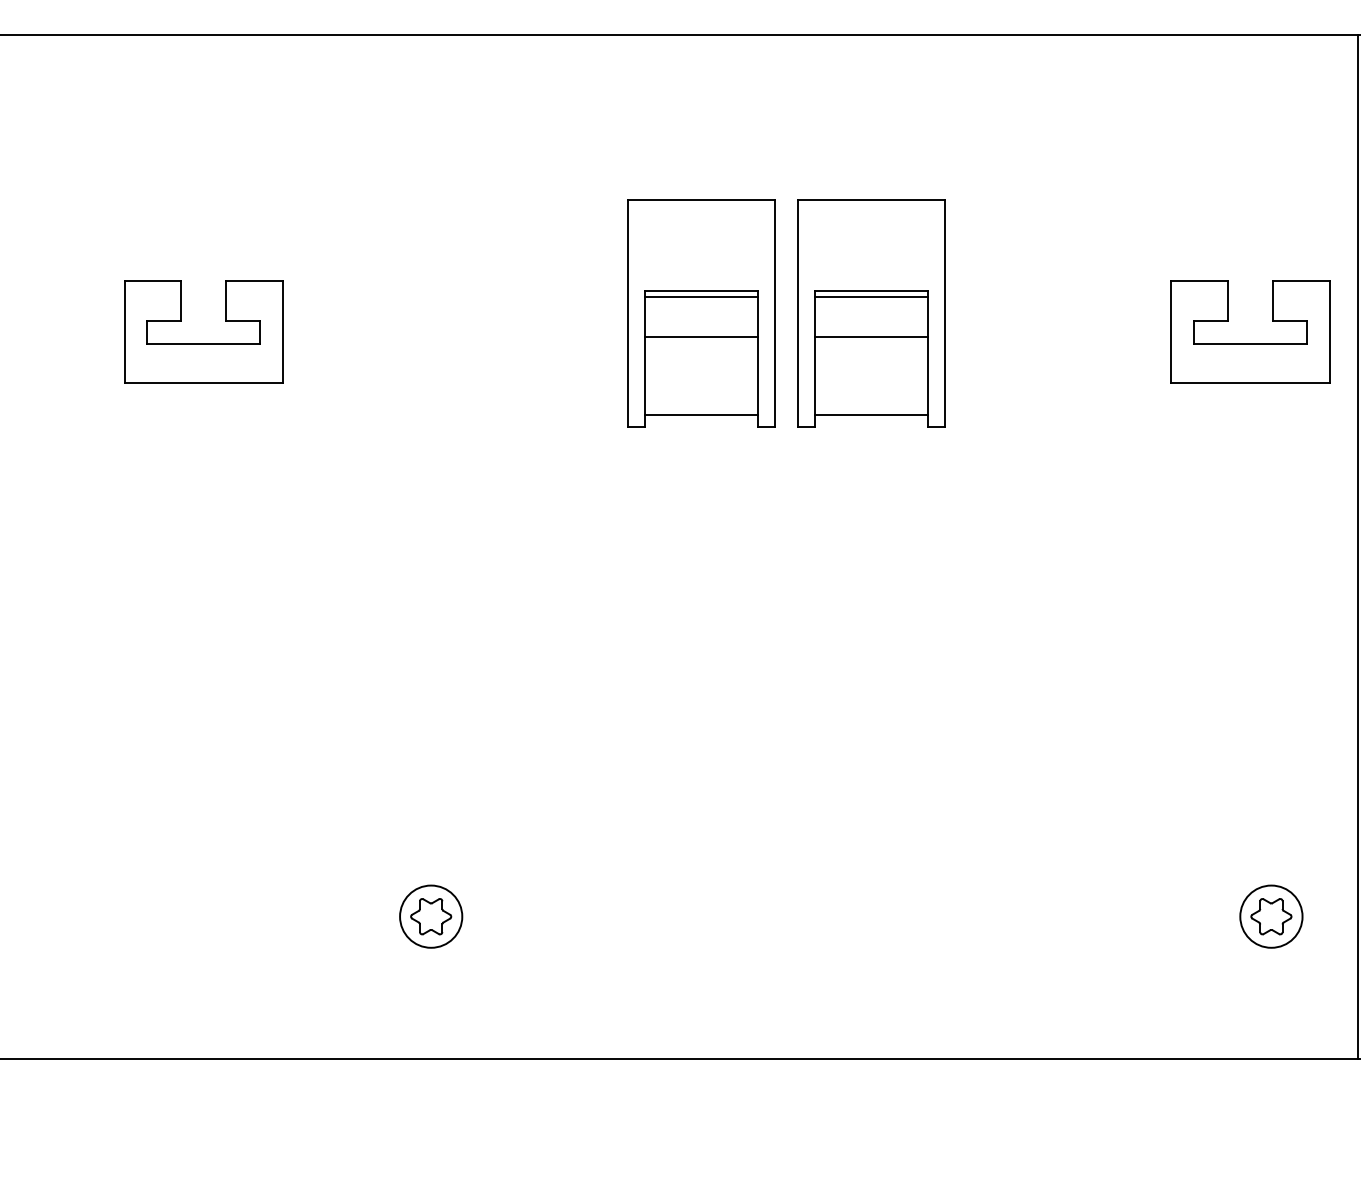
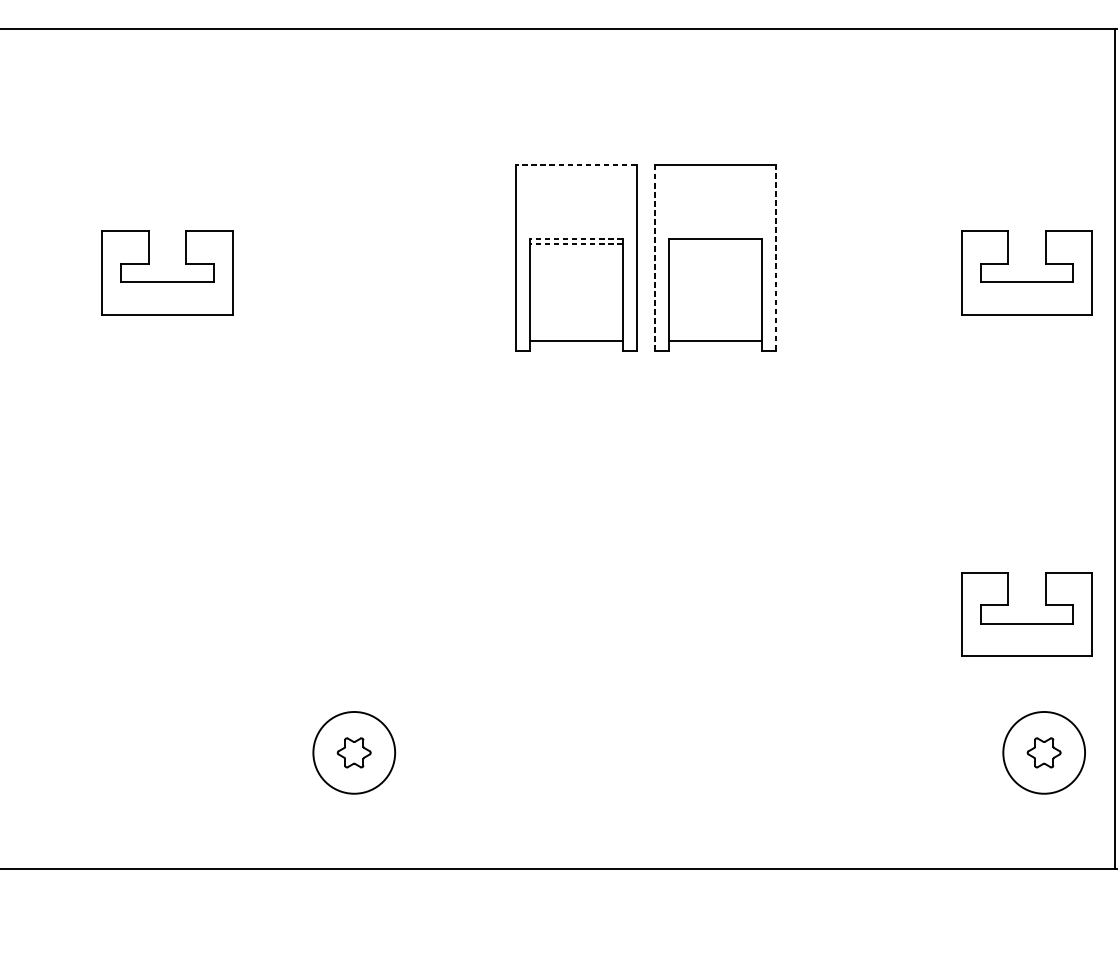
line: (701, 200) -> (576, 164), solid -> dashed
line: (701, 290) -> (576, 238), solid -> dashed
line: (701, 297) -> (576, 244), solid -> dashed
line: (870, 297) -> (715, 244), removed
line: (944, 313) -> (775, 257), solid -> dashed
line: (797, 314) -> (655, 258), solid -> dashed
line: (700, 336) -> (575, 276), removed
line: (870, 336) -> (715, 276), removed
part: (1250, 759) -> (1027, 623), added
circle: (431, 916) -> (354, 752), size x1.6
circle: (1271, 916) -> (1044, 752), size x1.6

